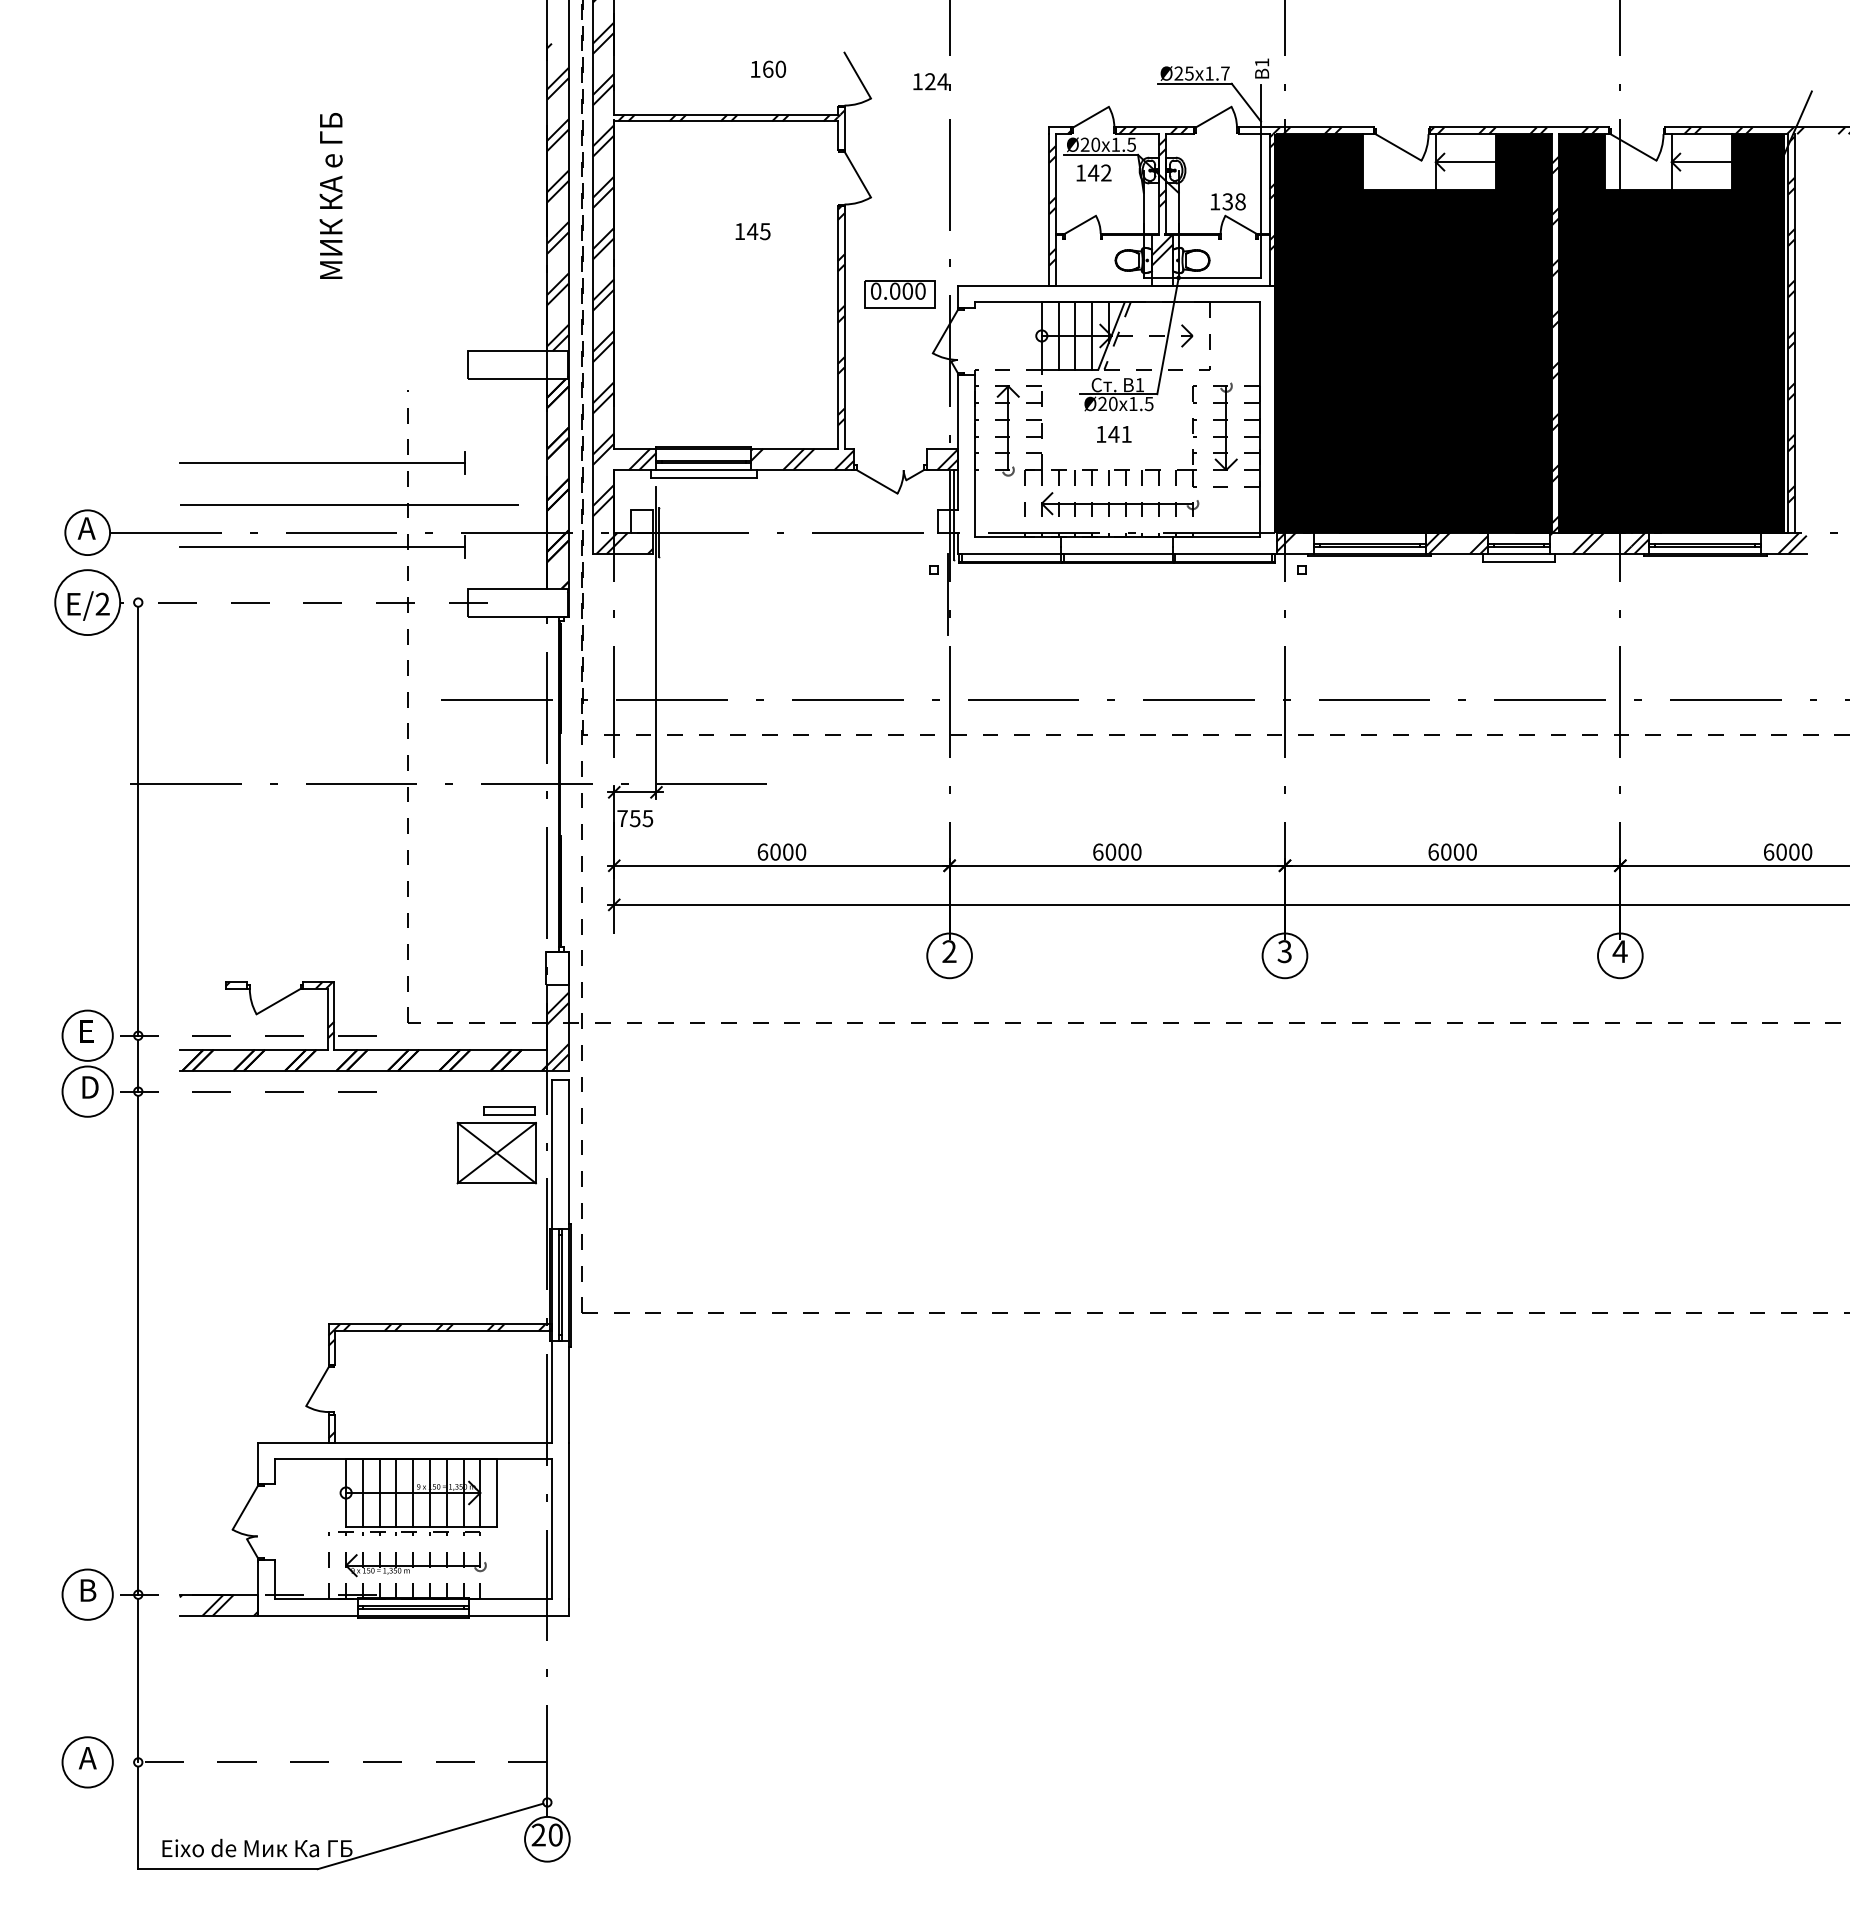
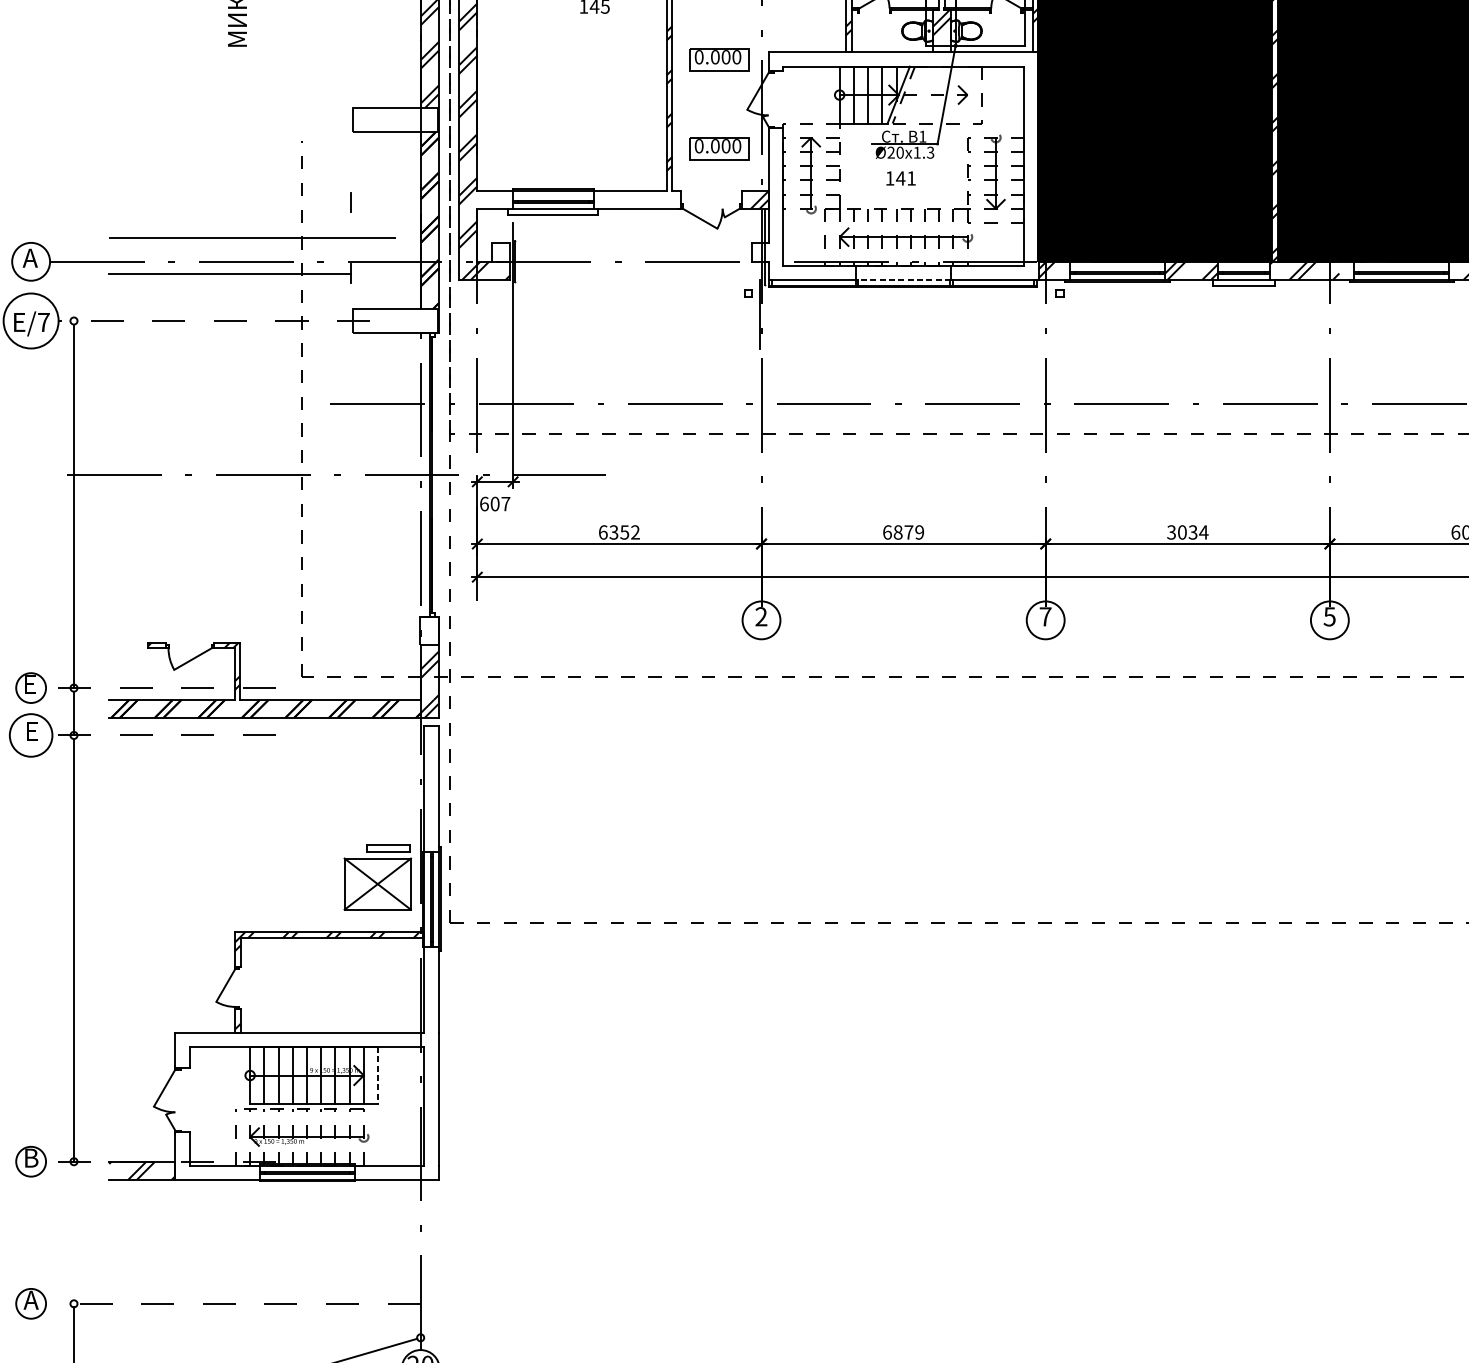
part: (899, 399) -> (719, 148), added
text: (1149, 403) -> (930, 152), Ø20x1.5 -> Ø20x1.3
hatch: (642, 459) -> (501, 199), removed
hatch: (802, 459) -> (636, 199), removed
line: (322, 462) -> (230, 202), removed
hatch: (1640, 542) -> (1346, 270), removed
line: (1117, 553) -> (903, 279), solid -> dashed
text: (102, 603) -> (43, 321), E/2 -> E/7
text: (635, 818) -> (495, 503), 755 -> 607
text: (788, 851) -> (624, 531), 6000 -> 6352
text: (1123, 851) -> (908, 531), 6000 -> 6879
text: (1452, 851) -> (1187, 531), 6000 -> 3034
text: (1284, 951) -> (1045, 616), 3 -> 7
text: (1619, 951) -> (1329, 616), 4 -> 5
circle: (87, 1035) -> (30, 687), size x0.7
text: (90, 1087) -> (33, 731), D -> E
part: (496, 1145) -> (377, 877), moved
line: (497, 1492) -> (378, 1075), solid -> dashed
circle: (87, 1594) -> (30, 1161), size x0.7
line: (138, 1680) -> (74, 1234), removed
circle: (87, 1762) -> (30, 1303), size x0.7

